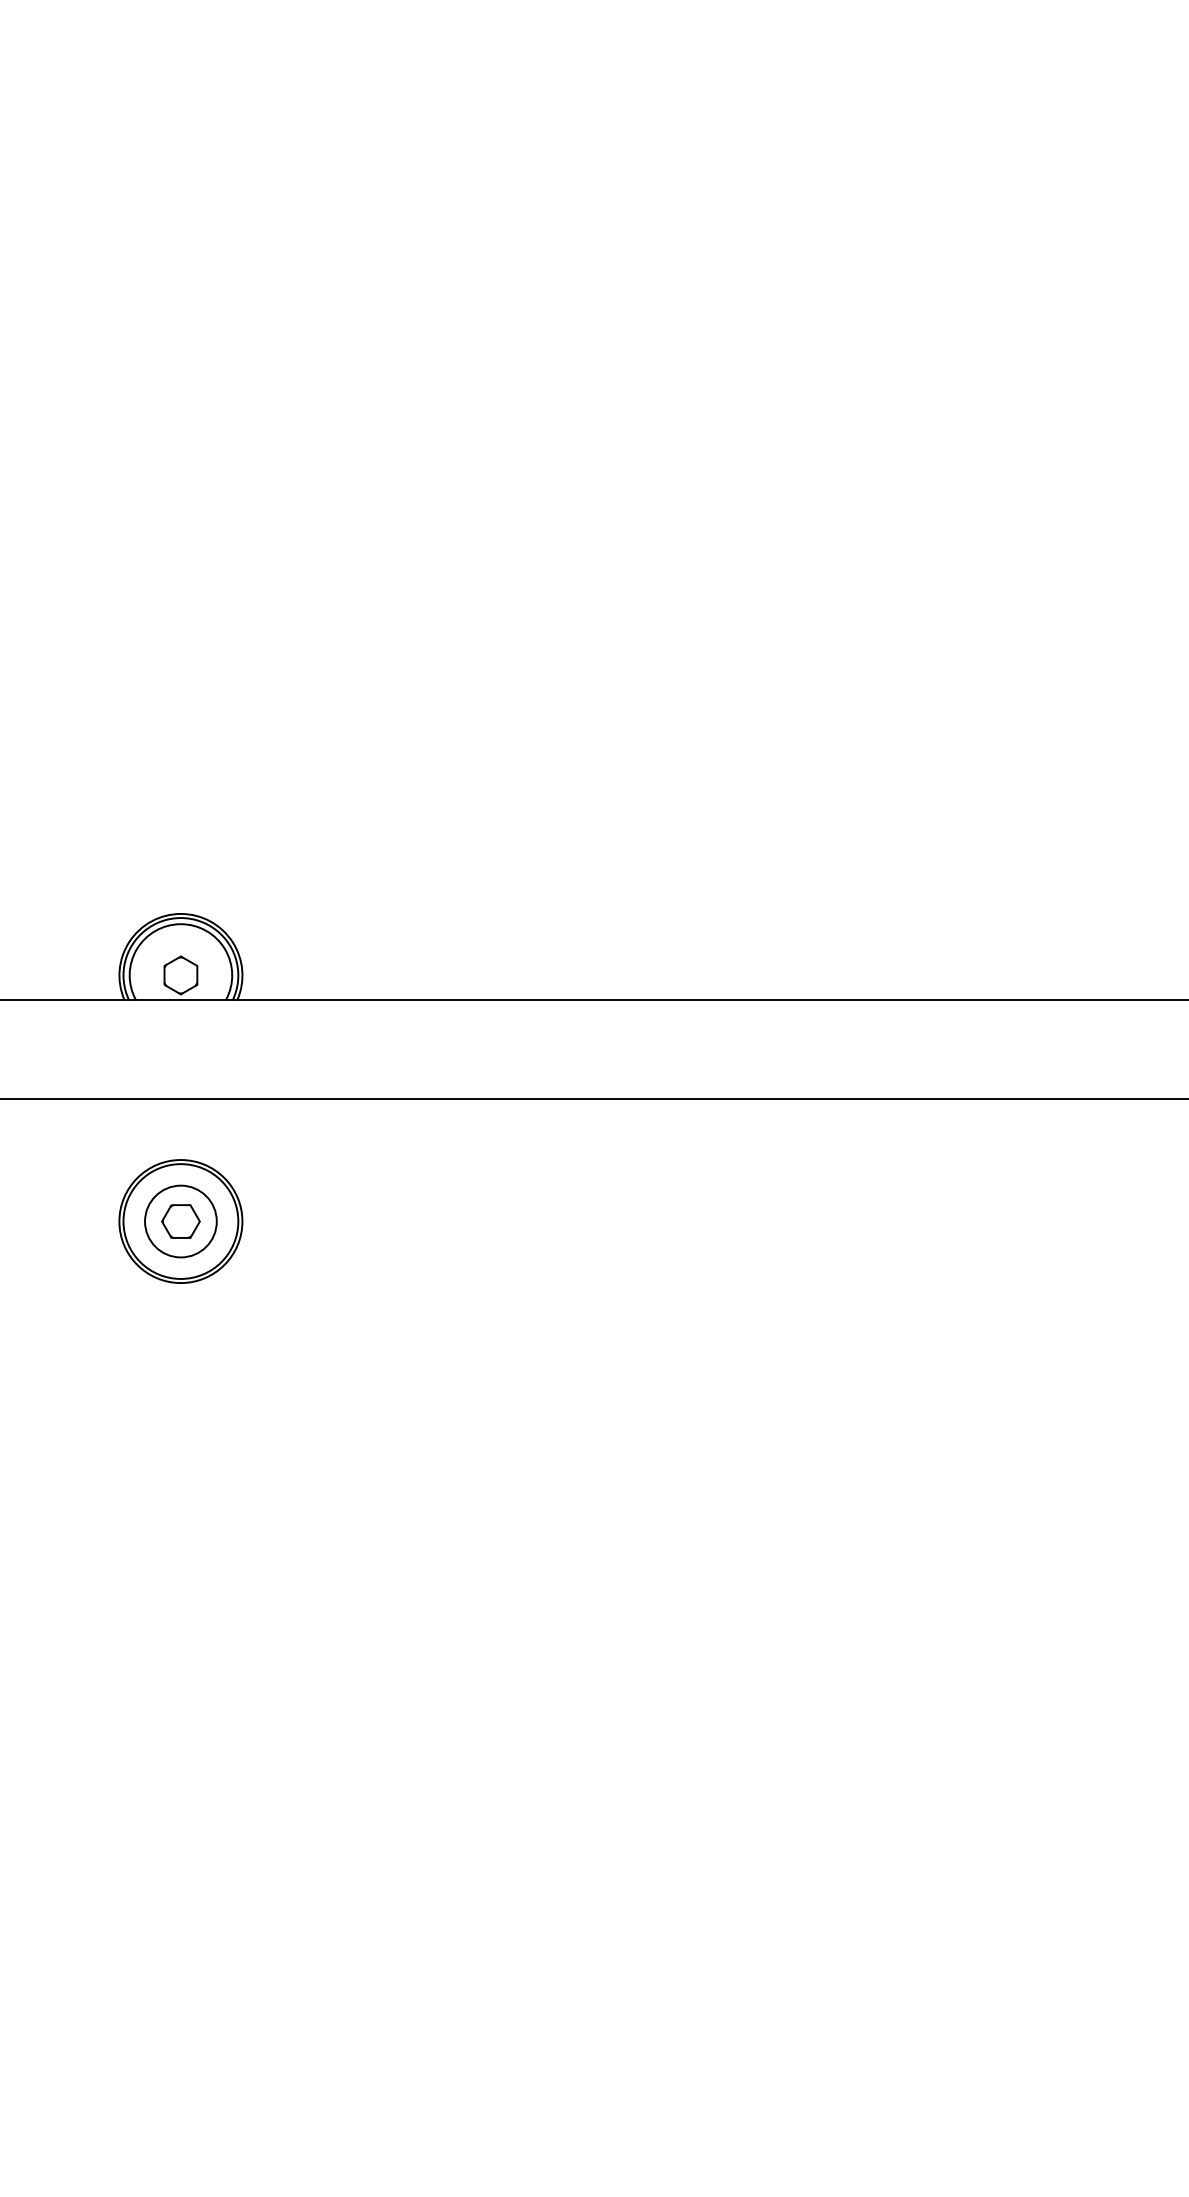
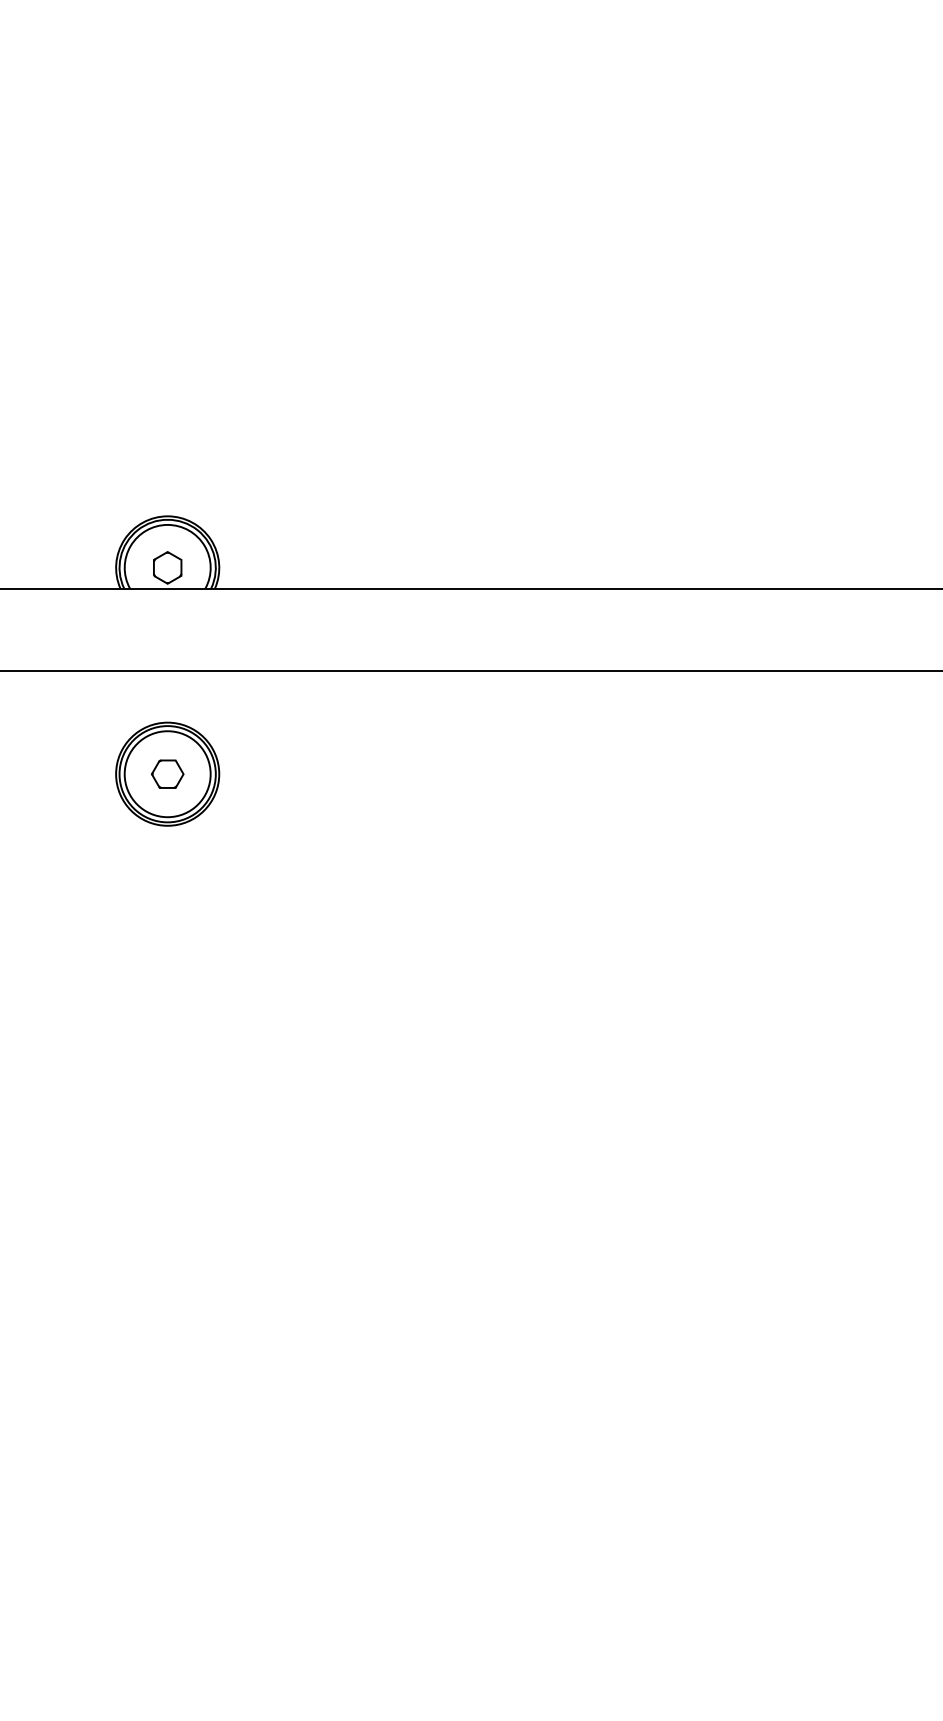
circle: (180, 1221) -> (167, 774), size x1.43

